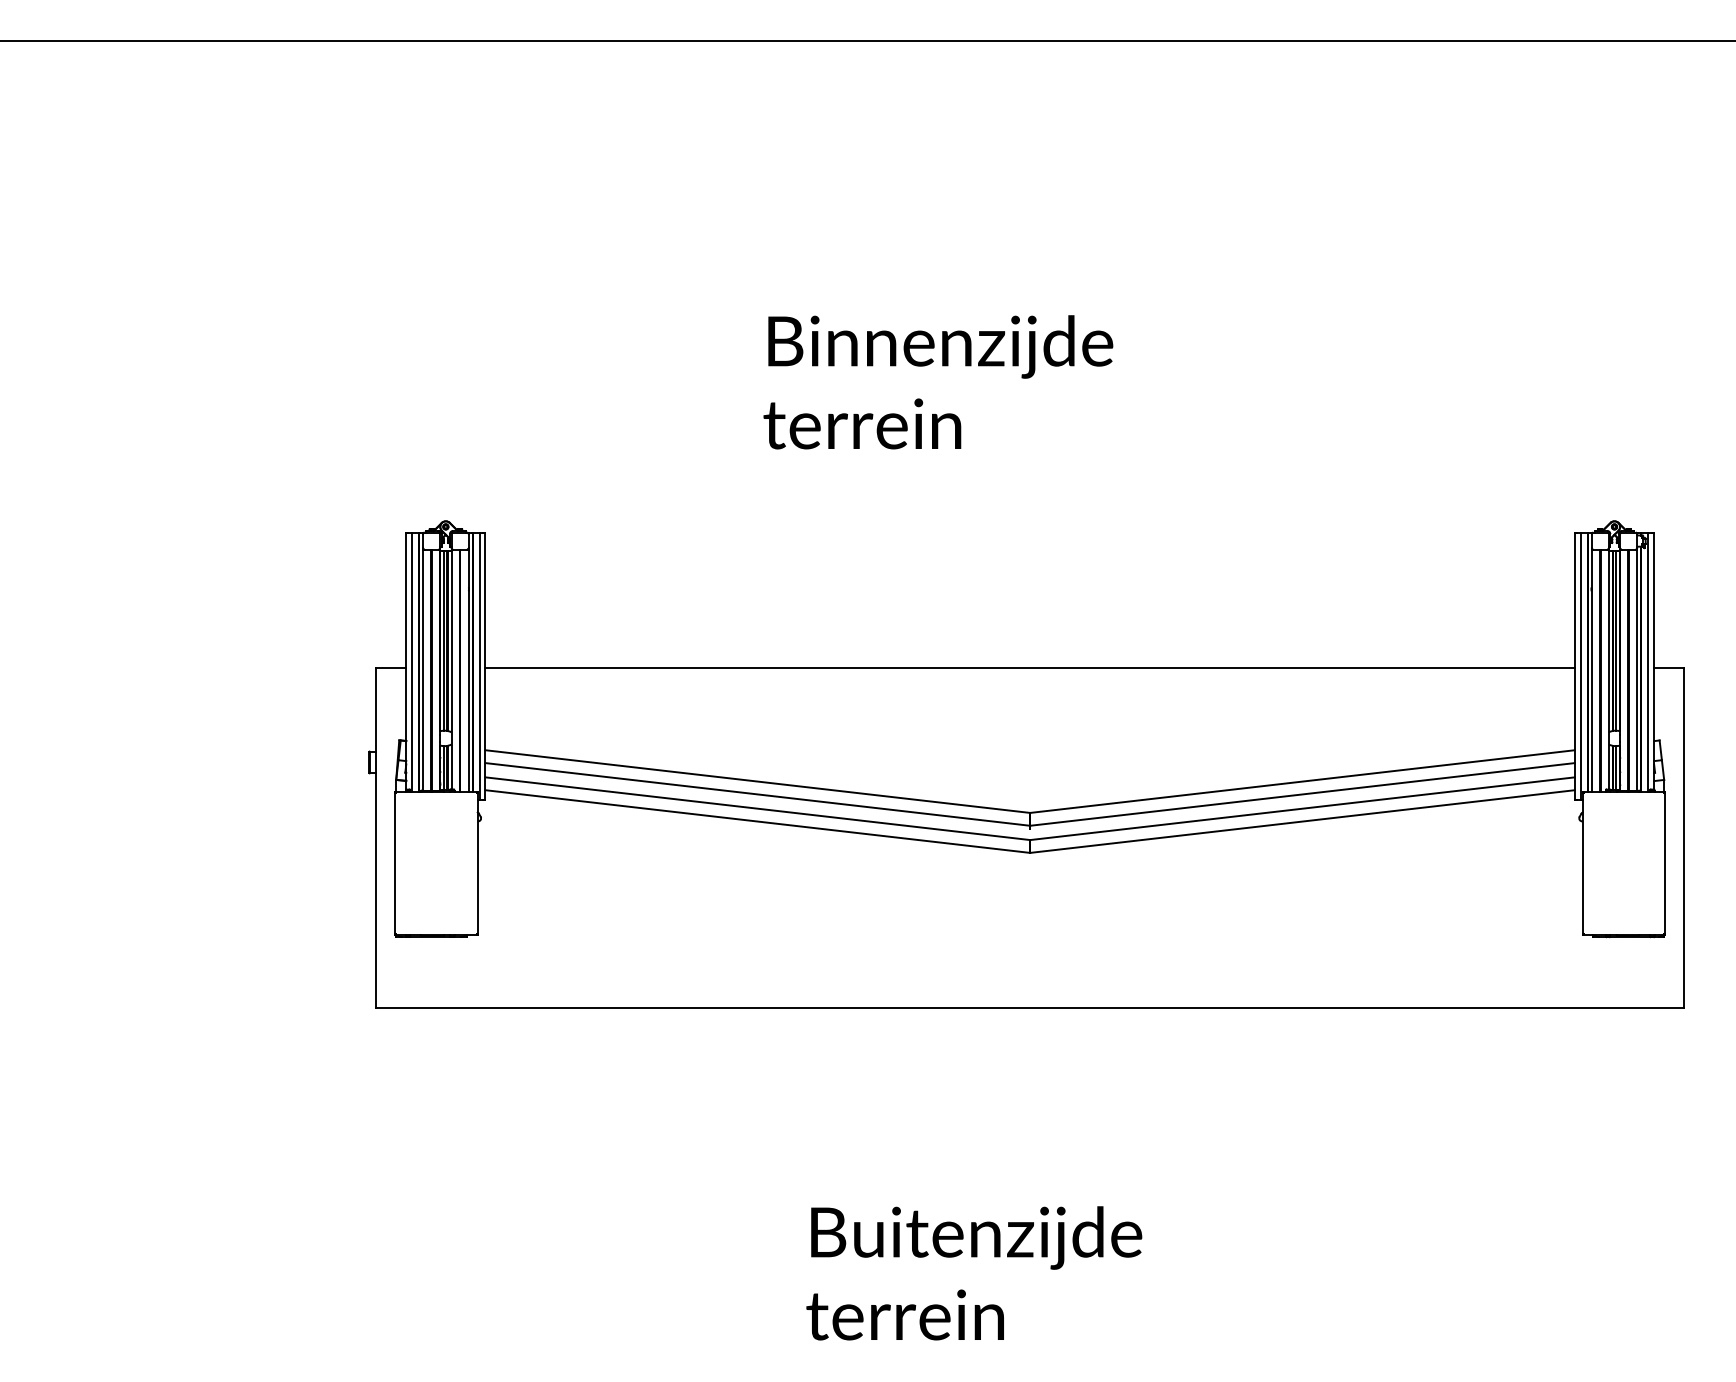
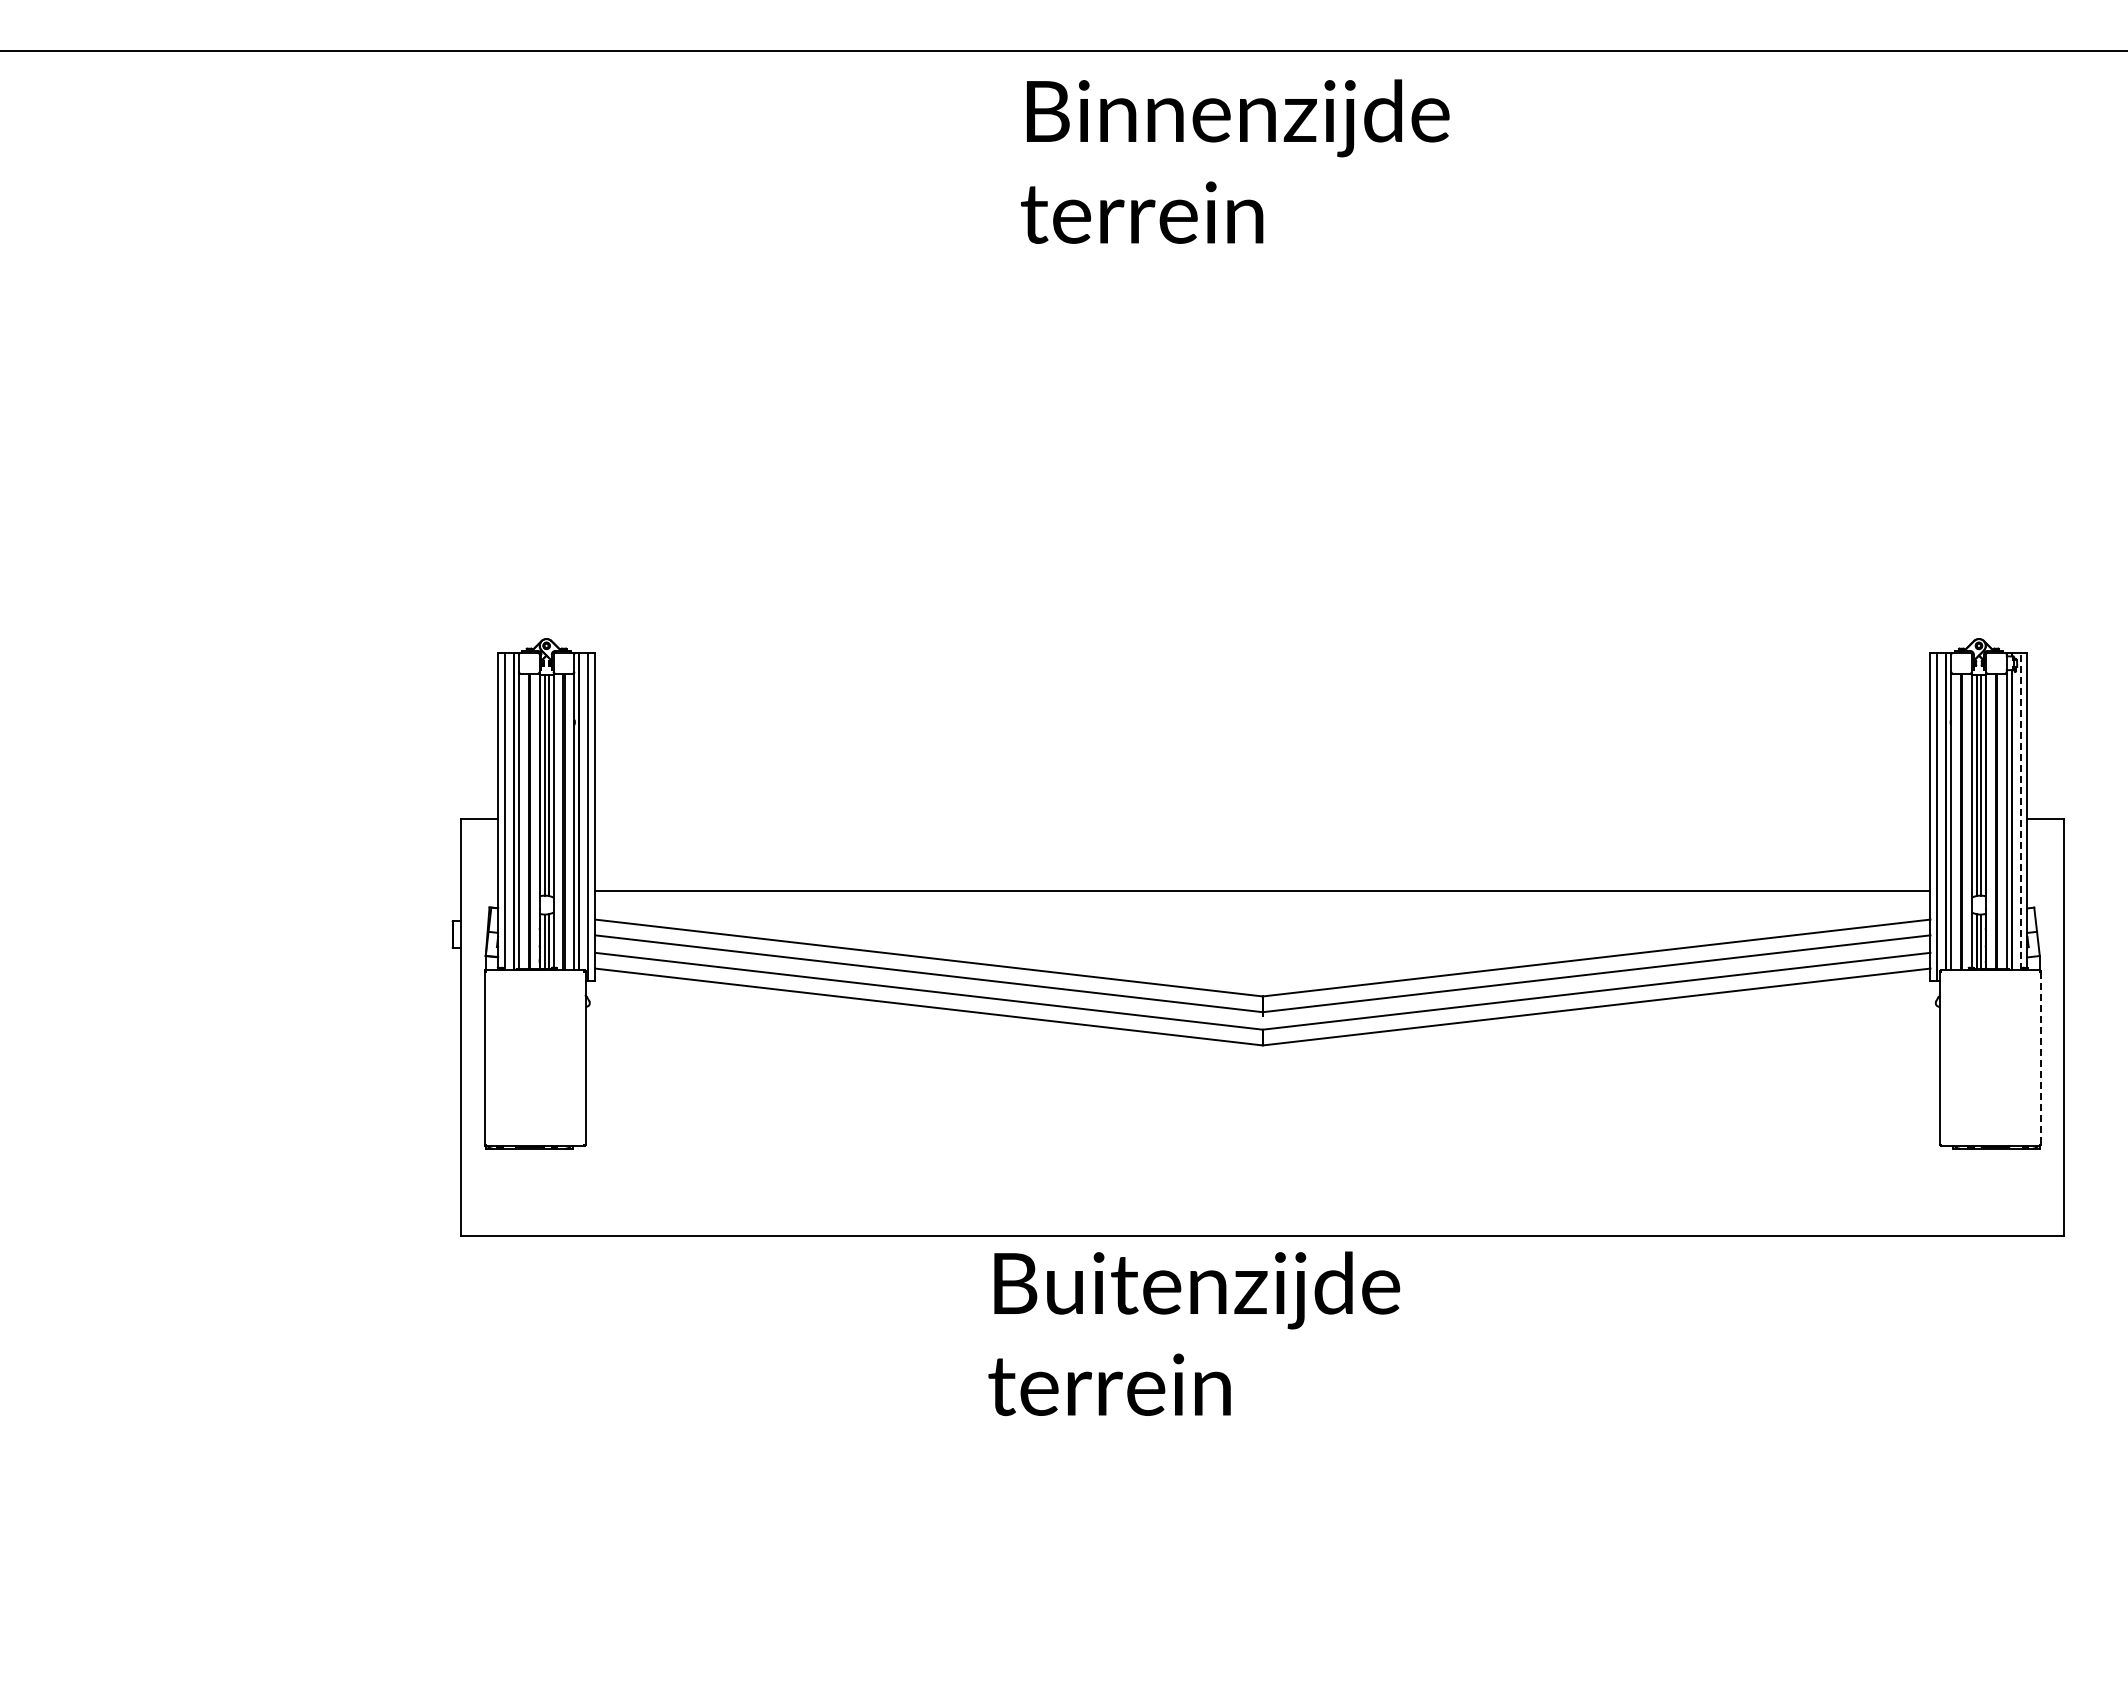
text: (938, 382) -> (1235, 161), moved
line: (1648, 662) -> (2020, 811), solid -> dashed
line: (1029, 667) -> (1262, 890), moved
line: (1665, 863) -> (2041, 1058), solid -> dashed
text: (974, 1273) -> (1194, 1333), moved

